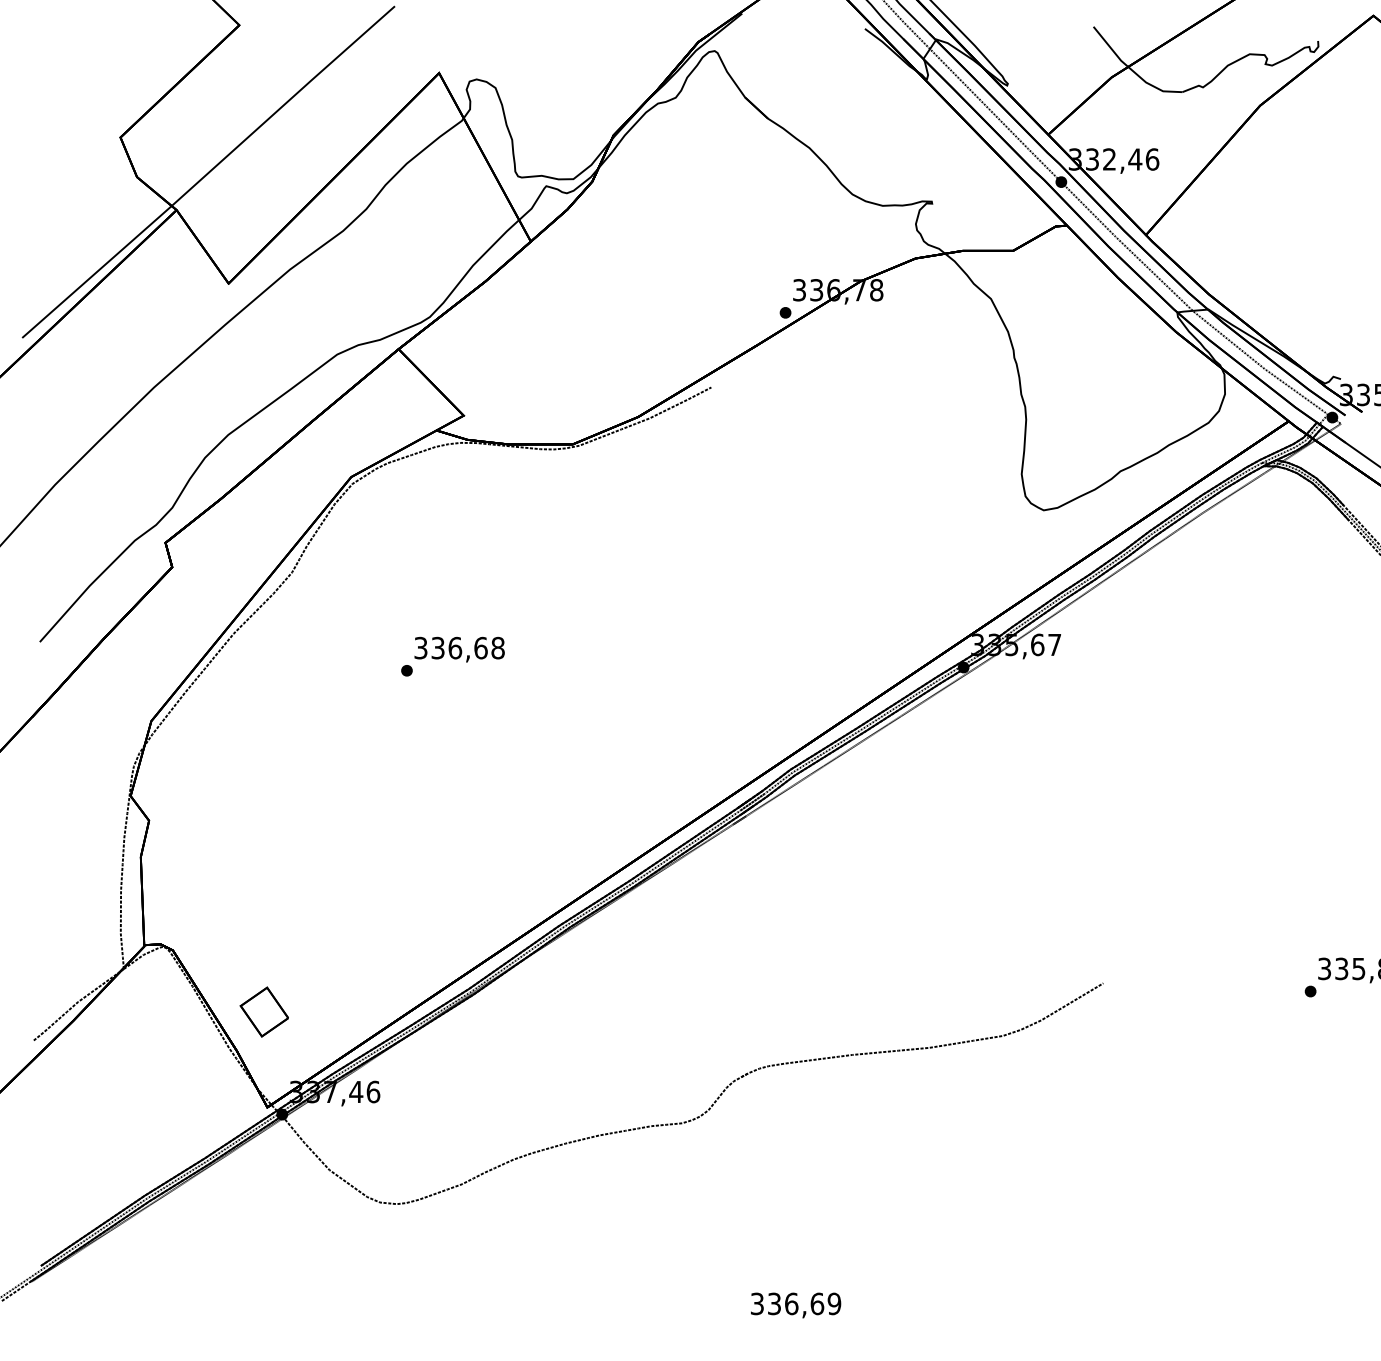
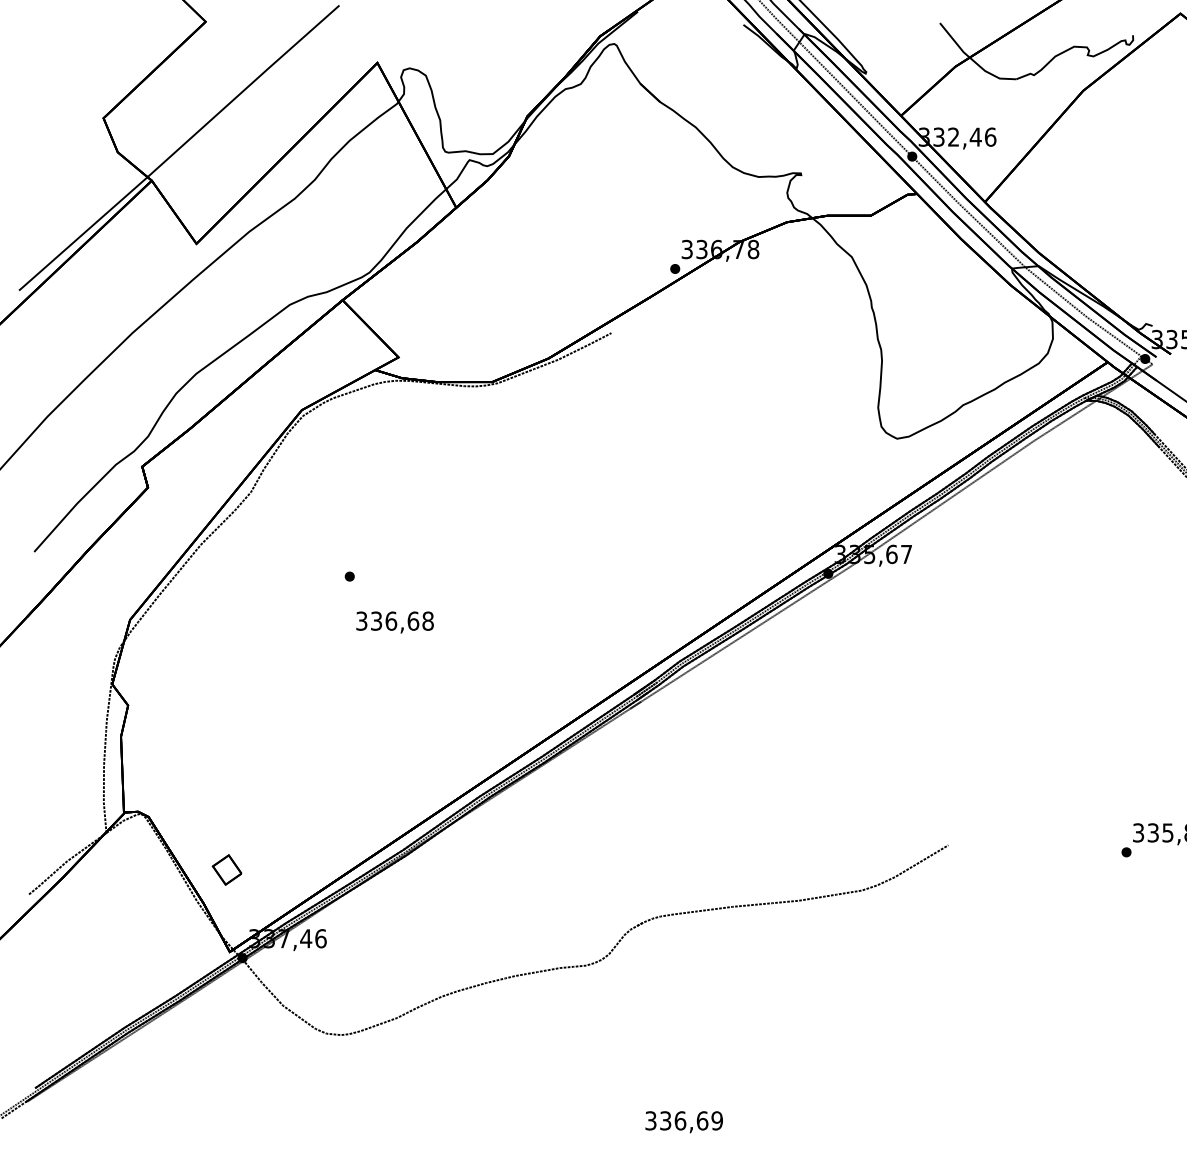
text: (458, 649) -> (394, 622), moved
part: (263, 1011) -> (226, 869), size x0.7

